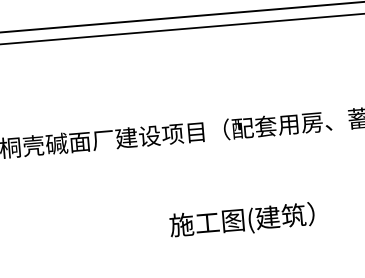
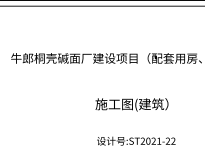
text: (241, 220) -> (131, 104), moved

